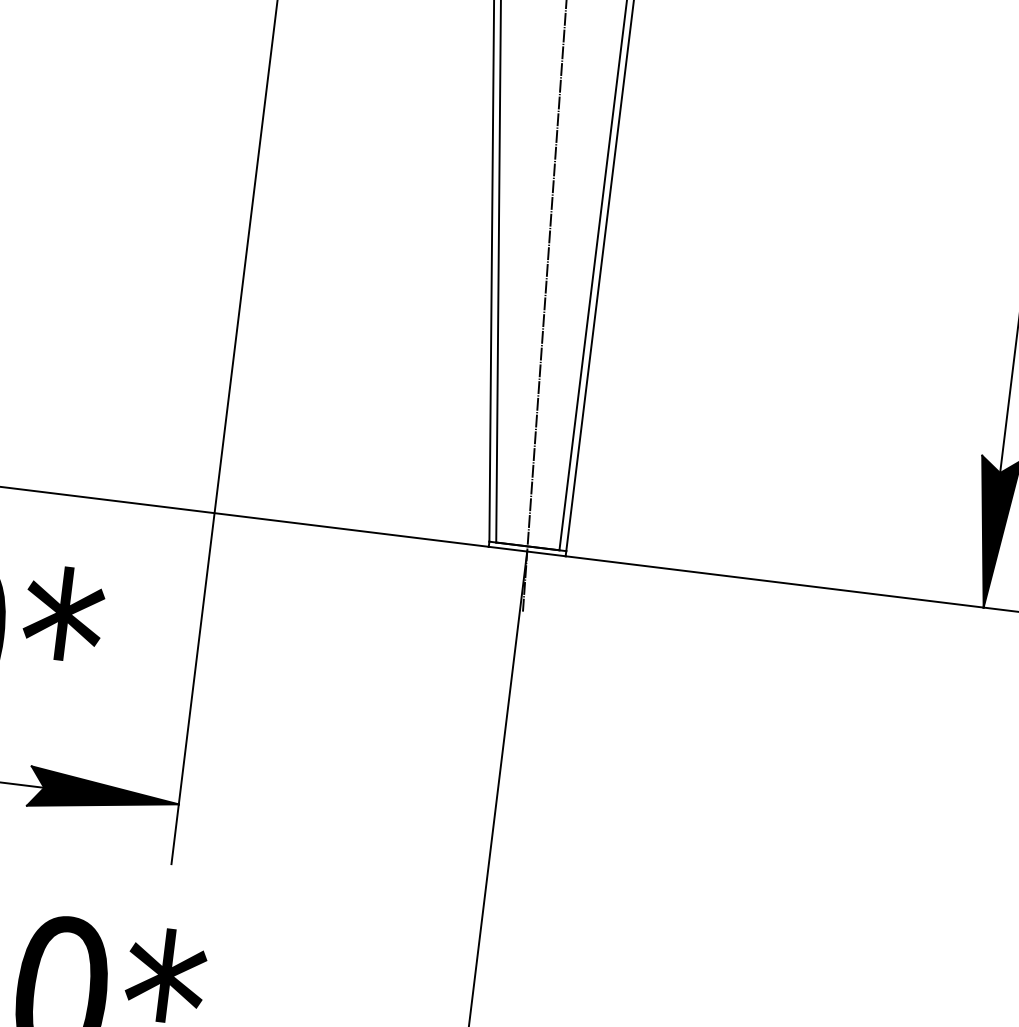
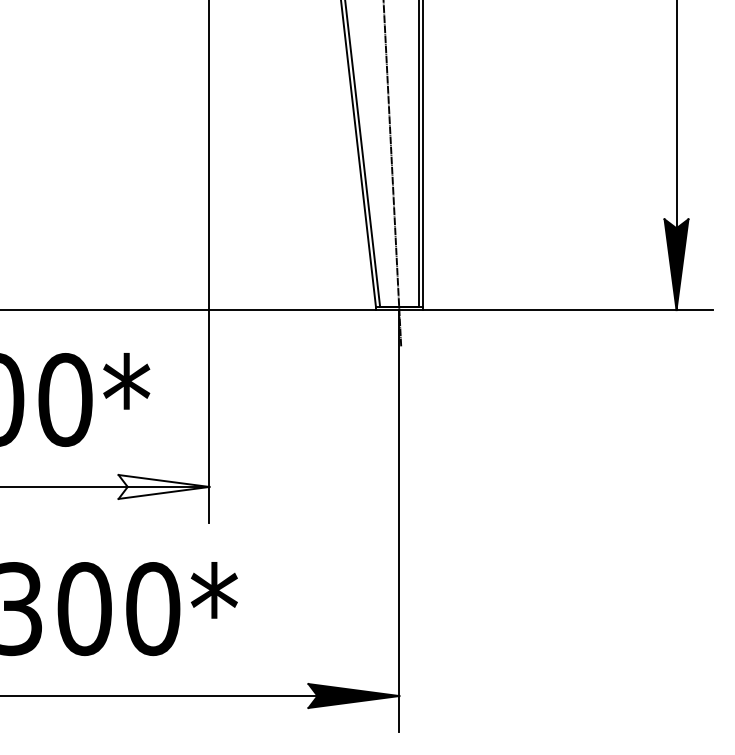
fill: (103, 794) -> (163, 486), removed

